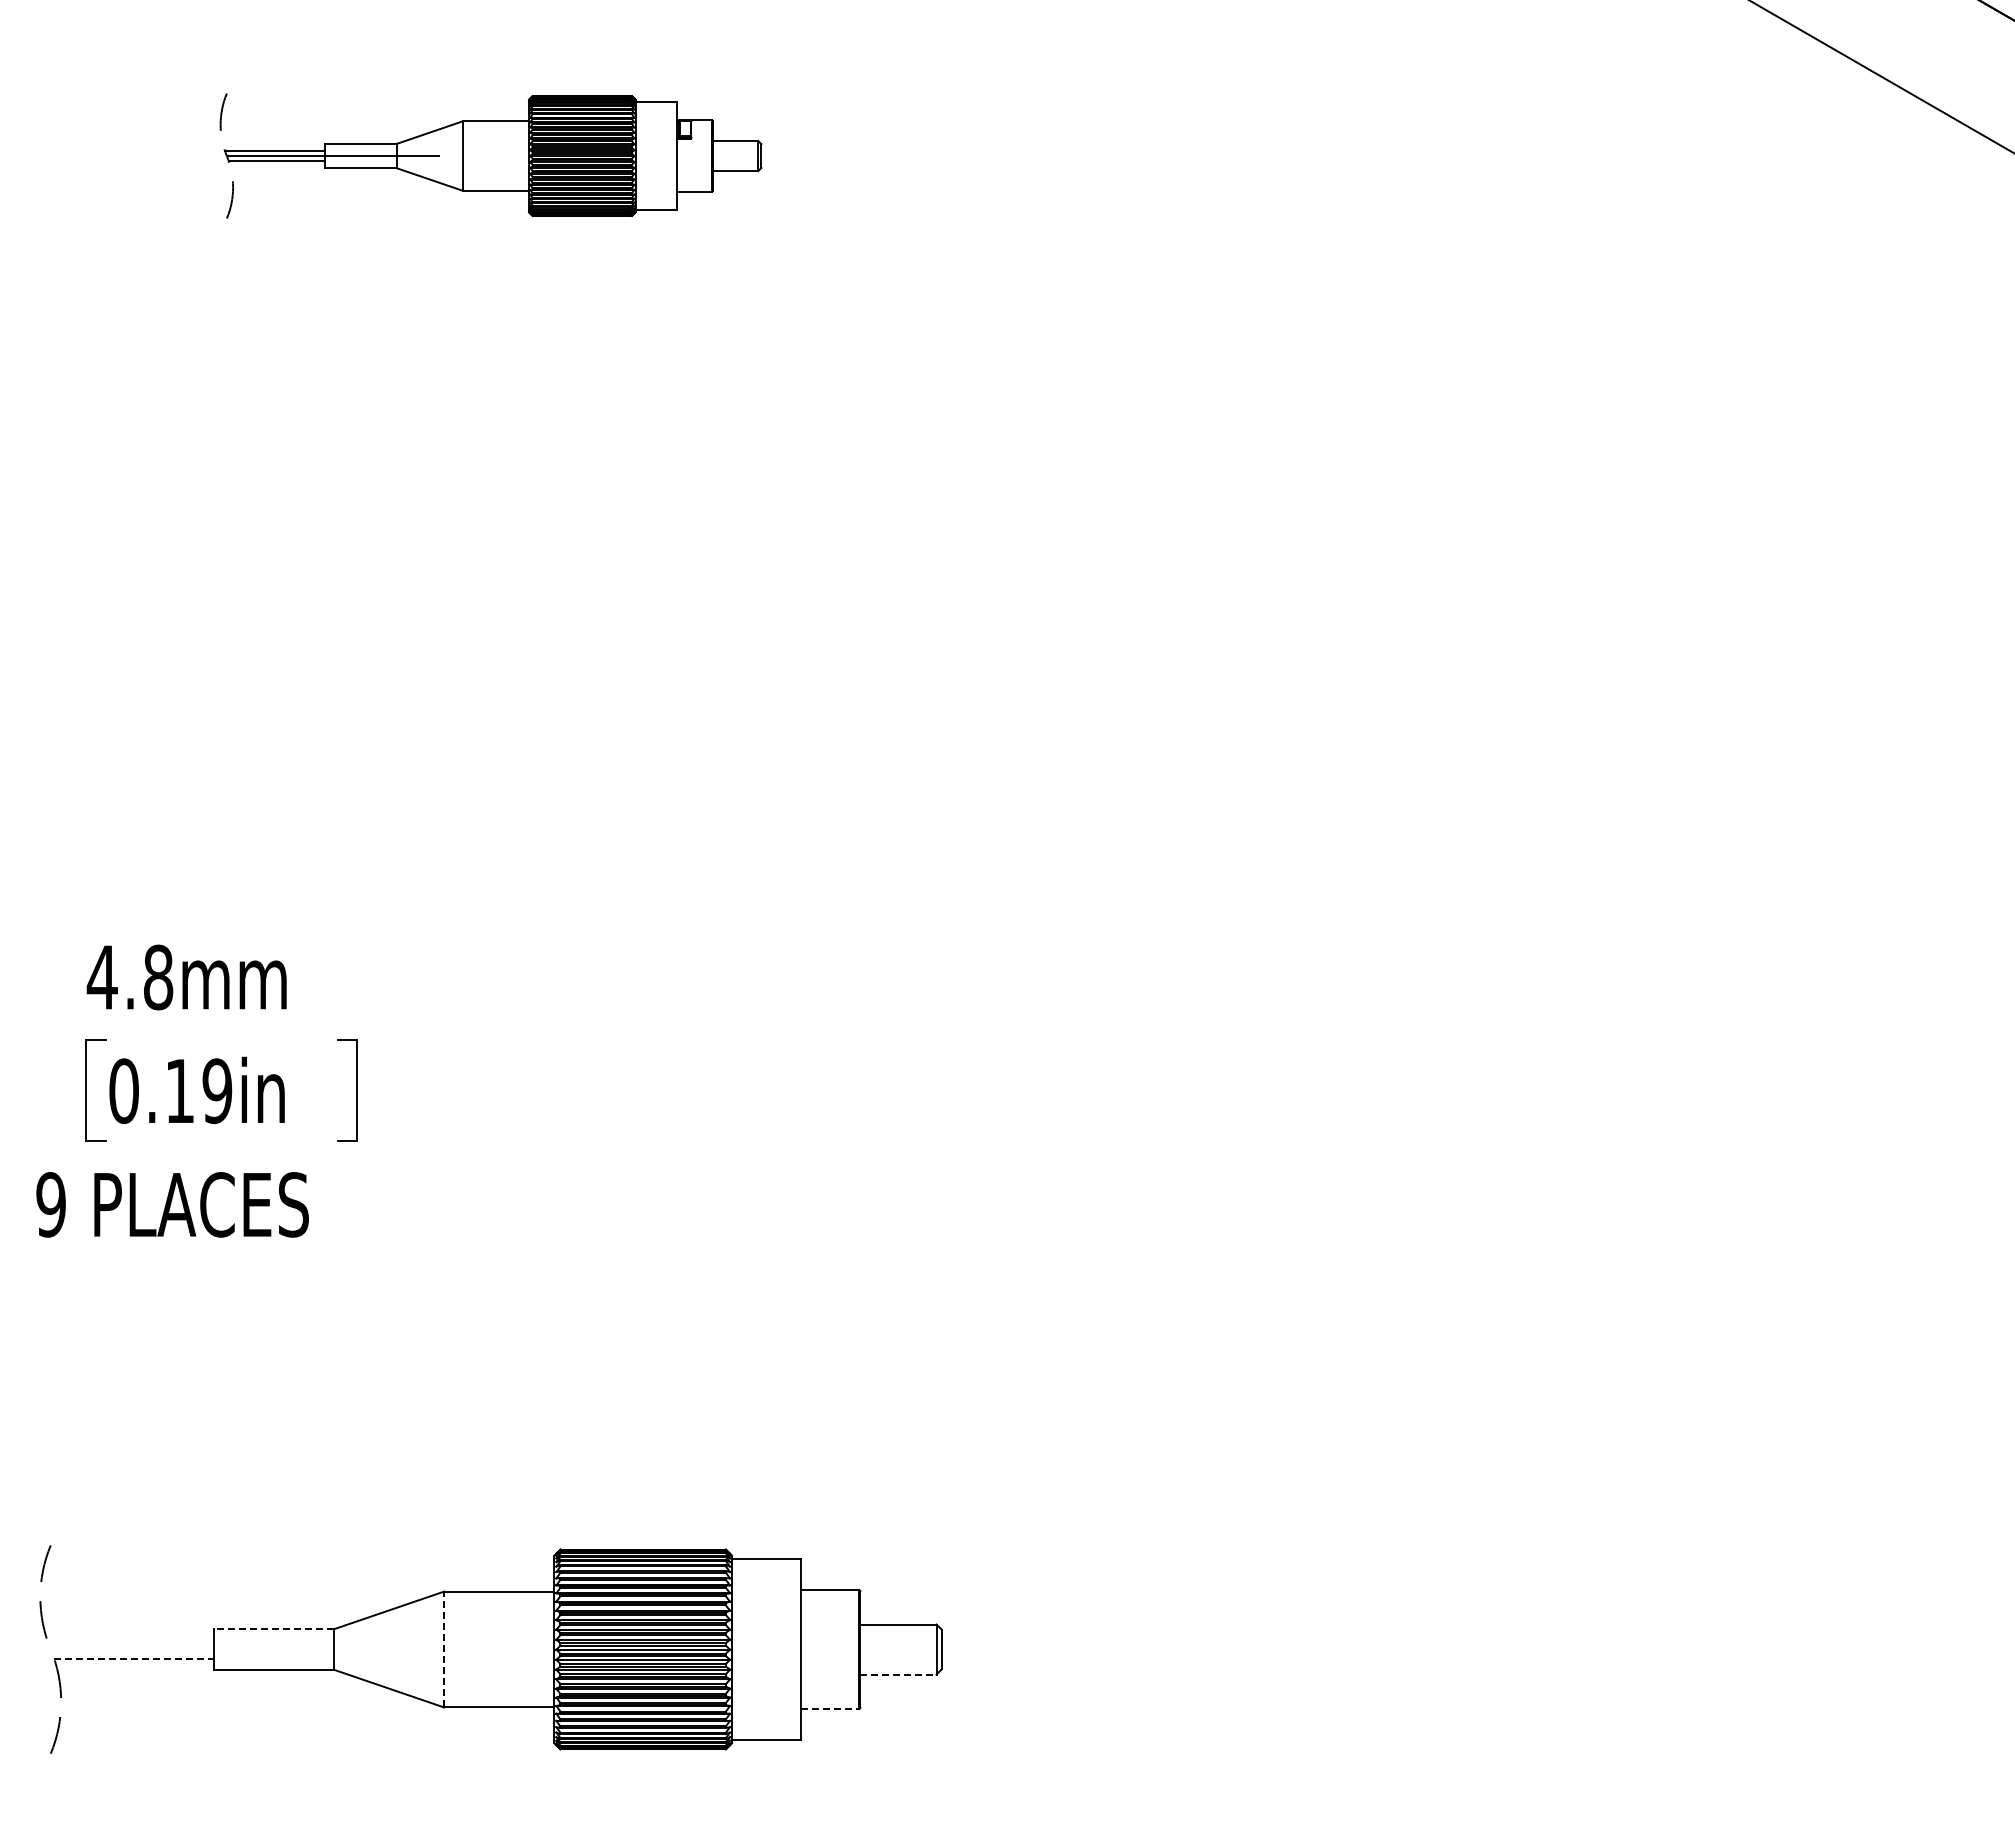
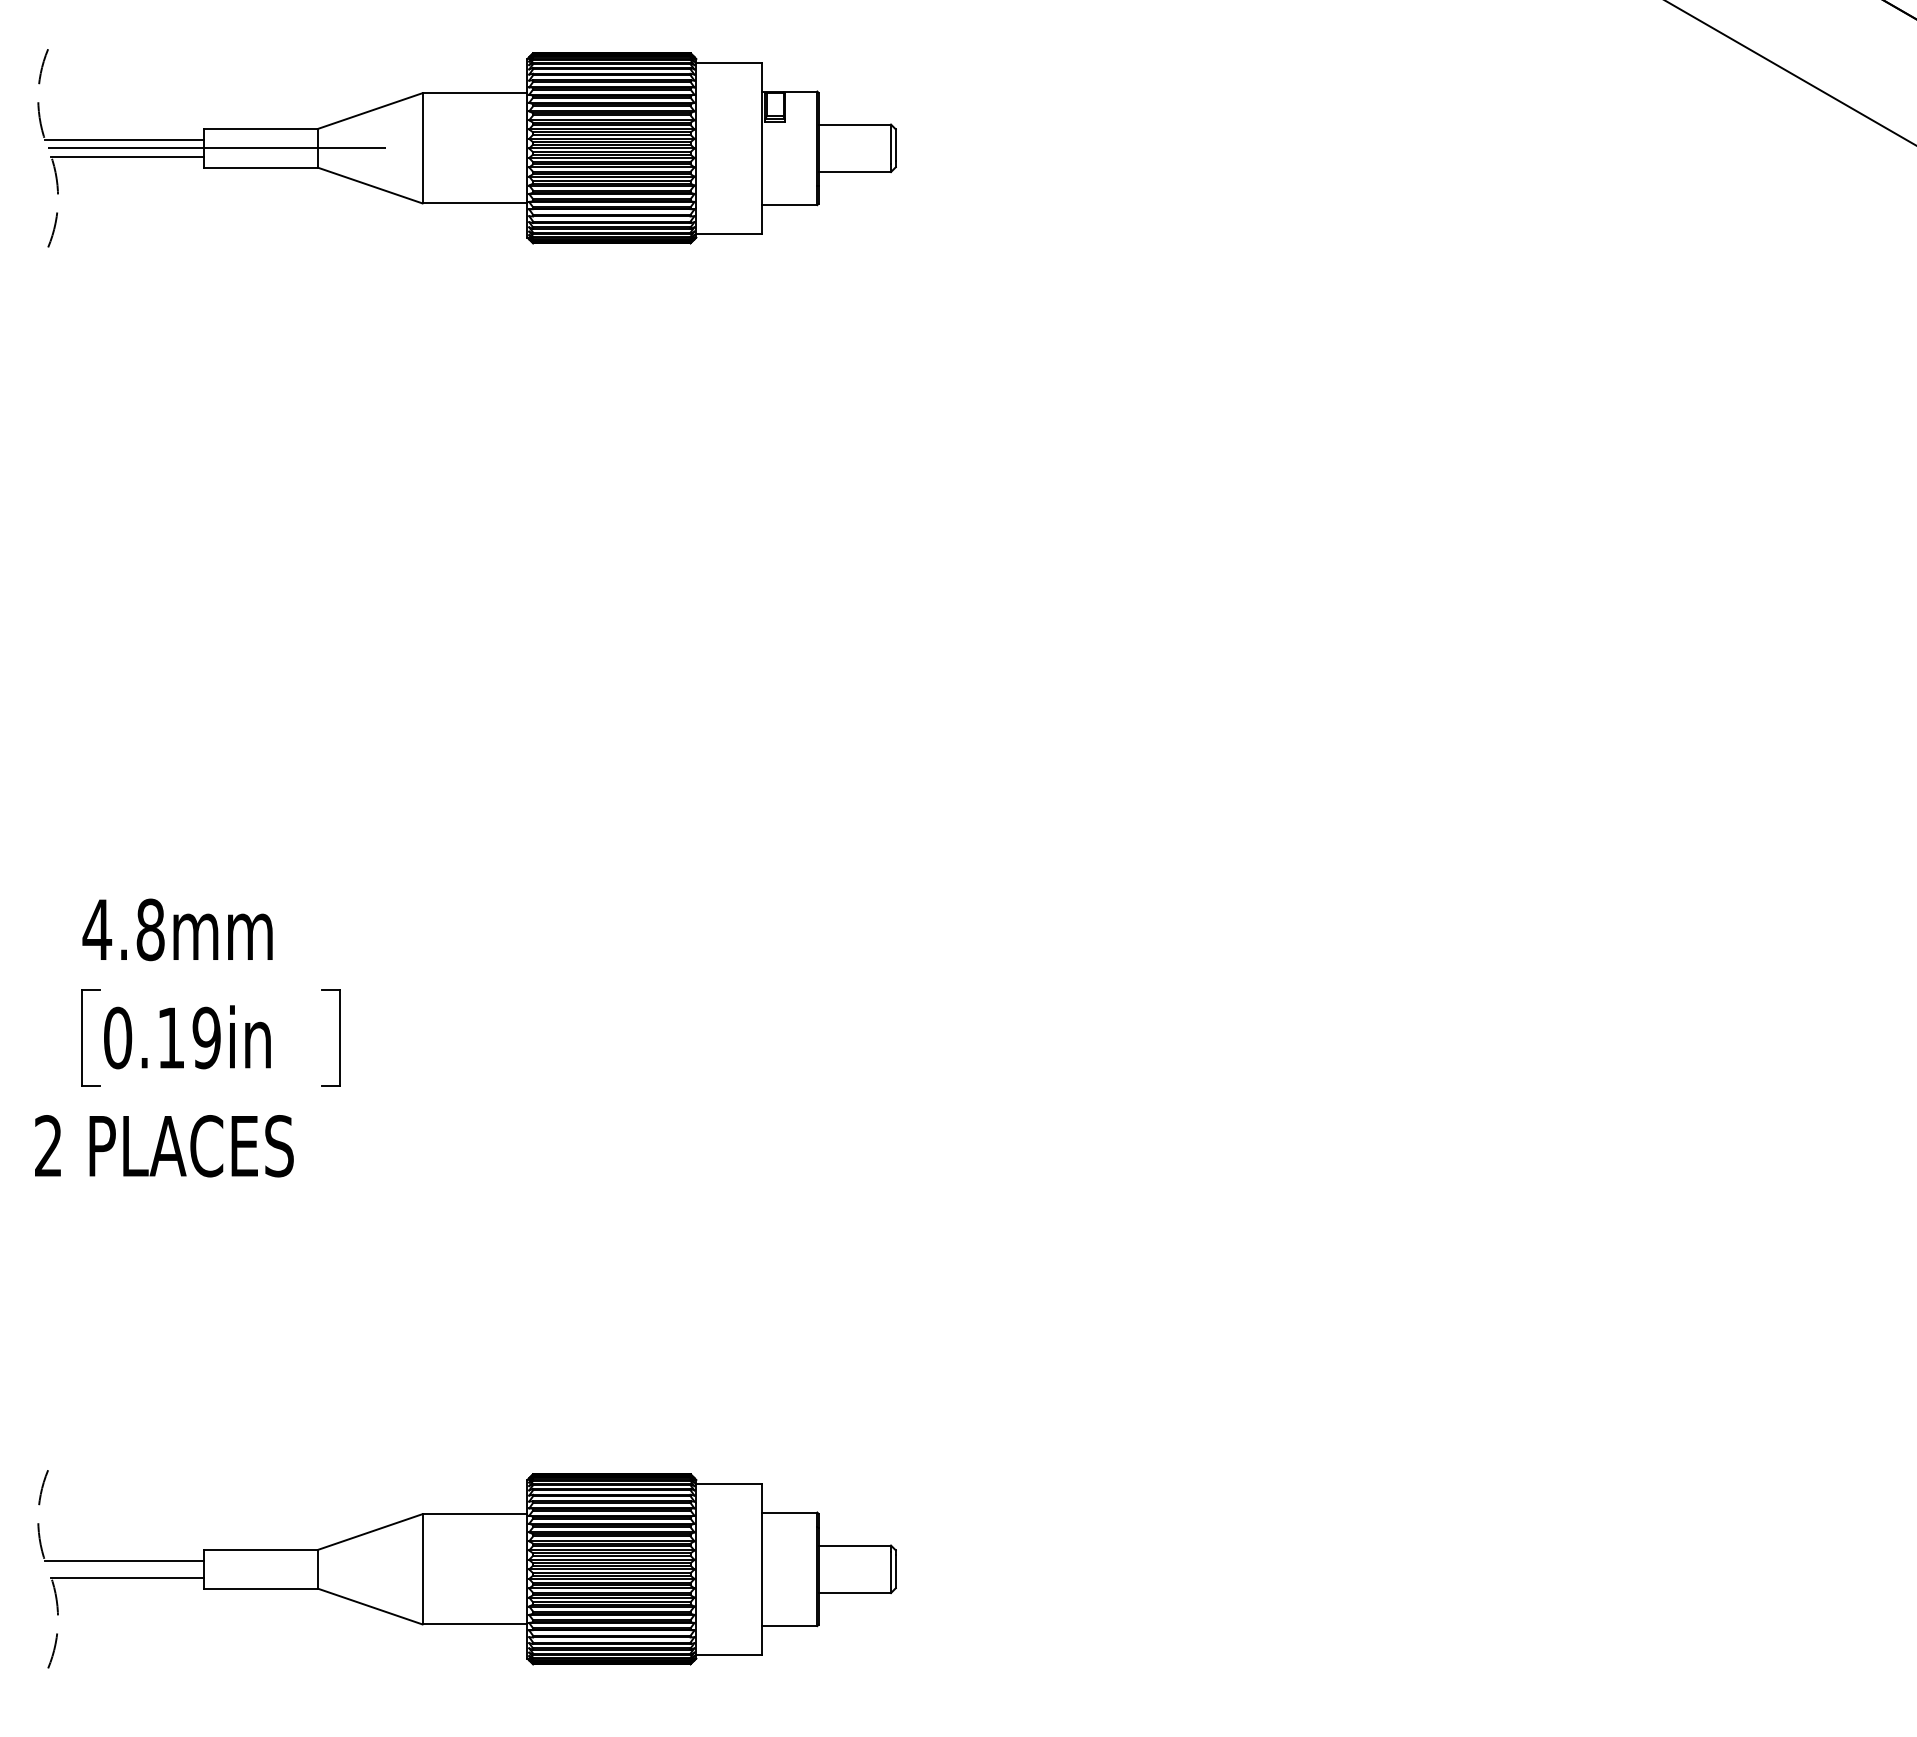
part: (490, 155) -> (466, 147), size x1.67
text: (50, 1204) -> (47, 1145), 9 -> 2
line: (274, 1629) -> (261, 1550), dashed -> solid
line: (130, 1640) -> (124, 1560), added
line: (444, 1649) -> (422, 1569), dashed -> solid
line: (134, 1658) -> (127, 1577), dashed -> solid
line: (899, 1674) -> (855, 1593), dashed -> solid
line: (830, 1709) -> (790, 1626), dashed -> solid

